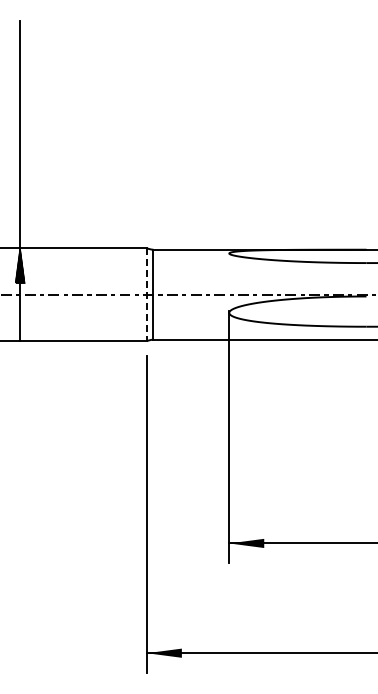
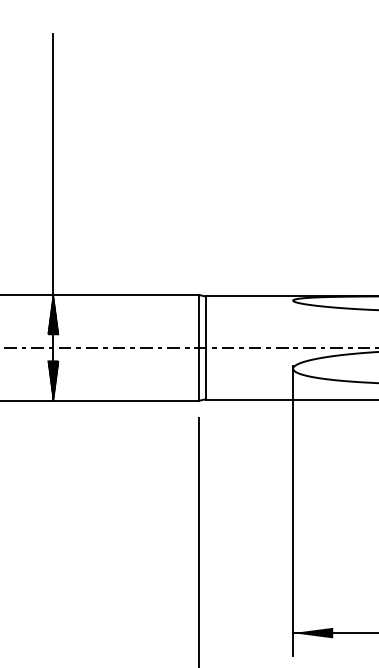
line: (146, 294) -> (198, 347), dashed -> solid
hatch: (19, 323) -> (52, 380), added

